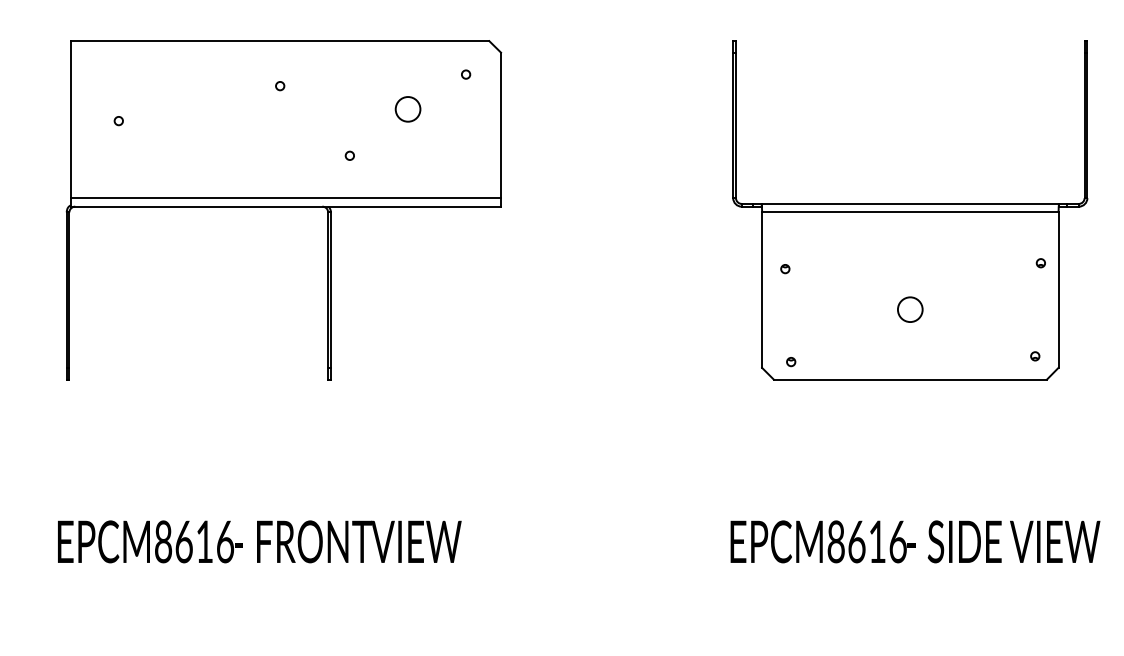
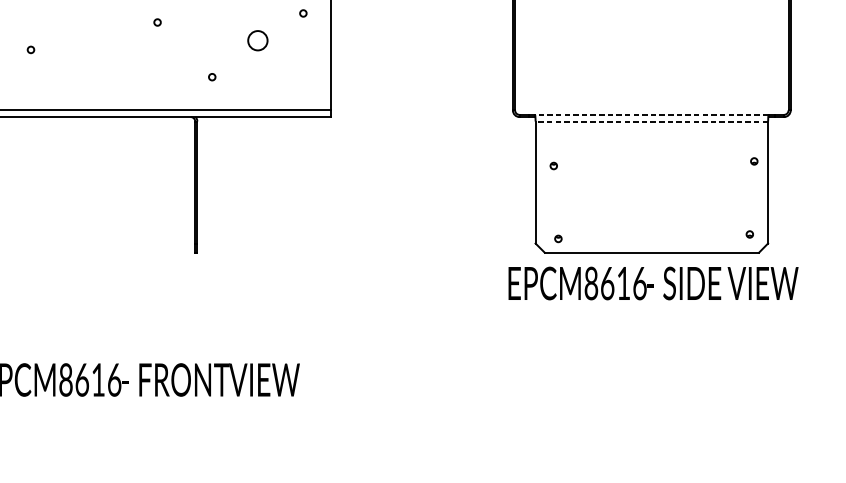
line: (910, 203) -> (651, 114), solid -> dashed
line: (909, 212) -> (651, 121), solid -> dashed
circle: (910, 309) -> (651, 197), removed
text: (915, 541) -> (653, 283), moved

